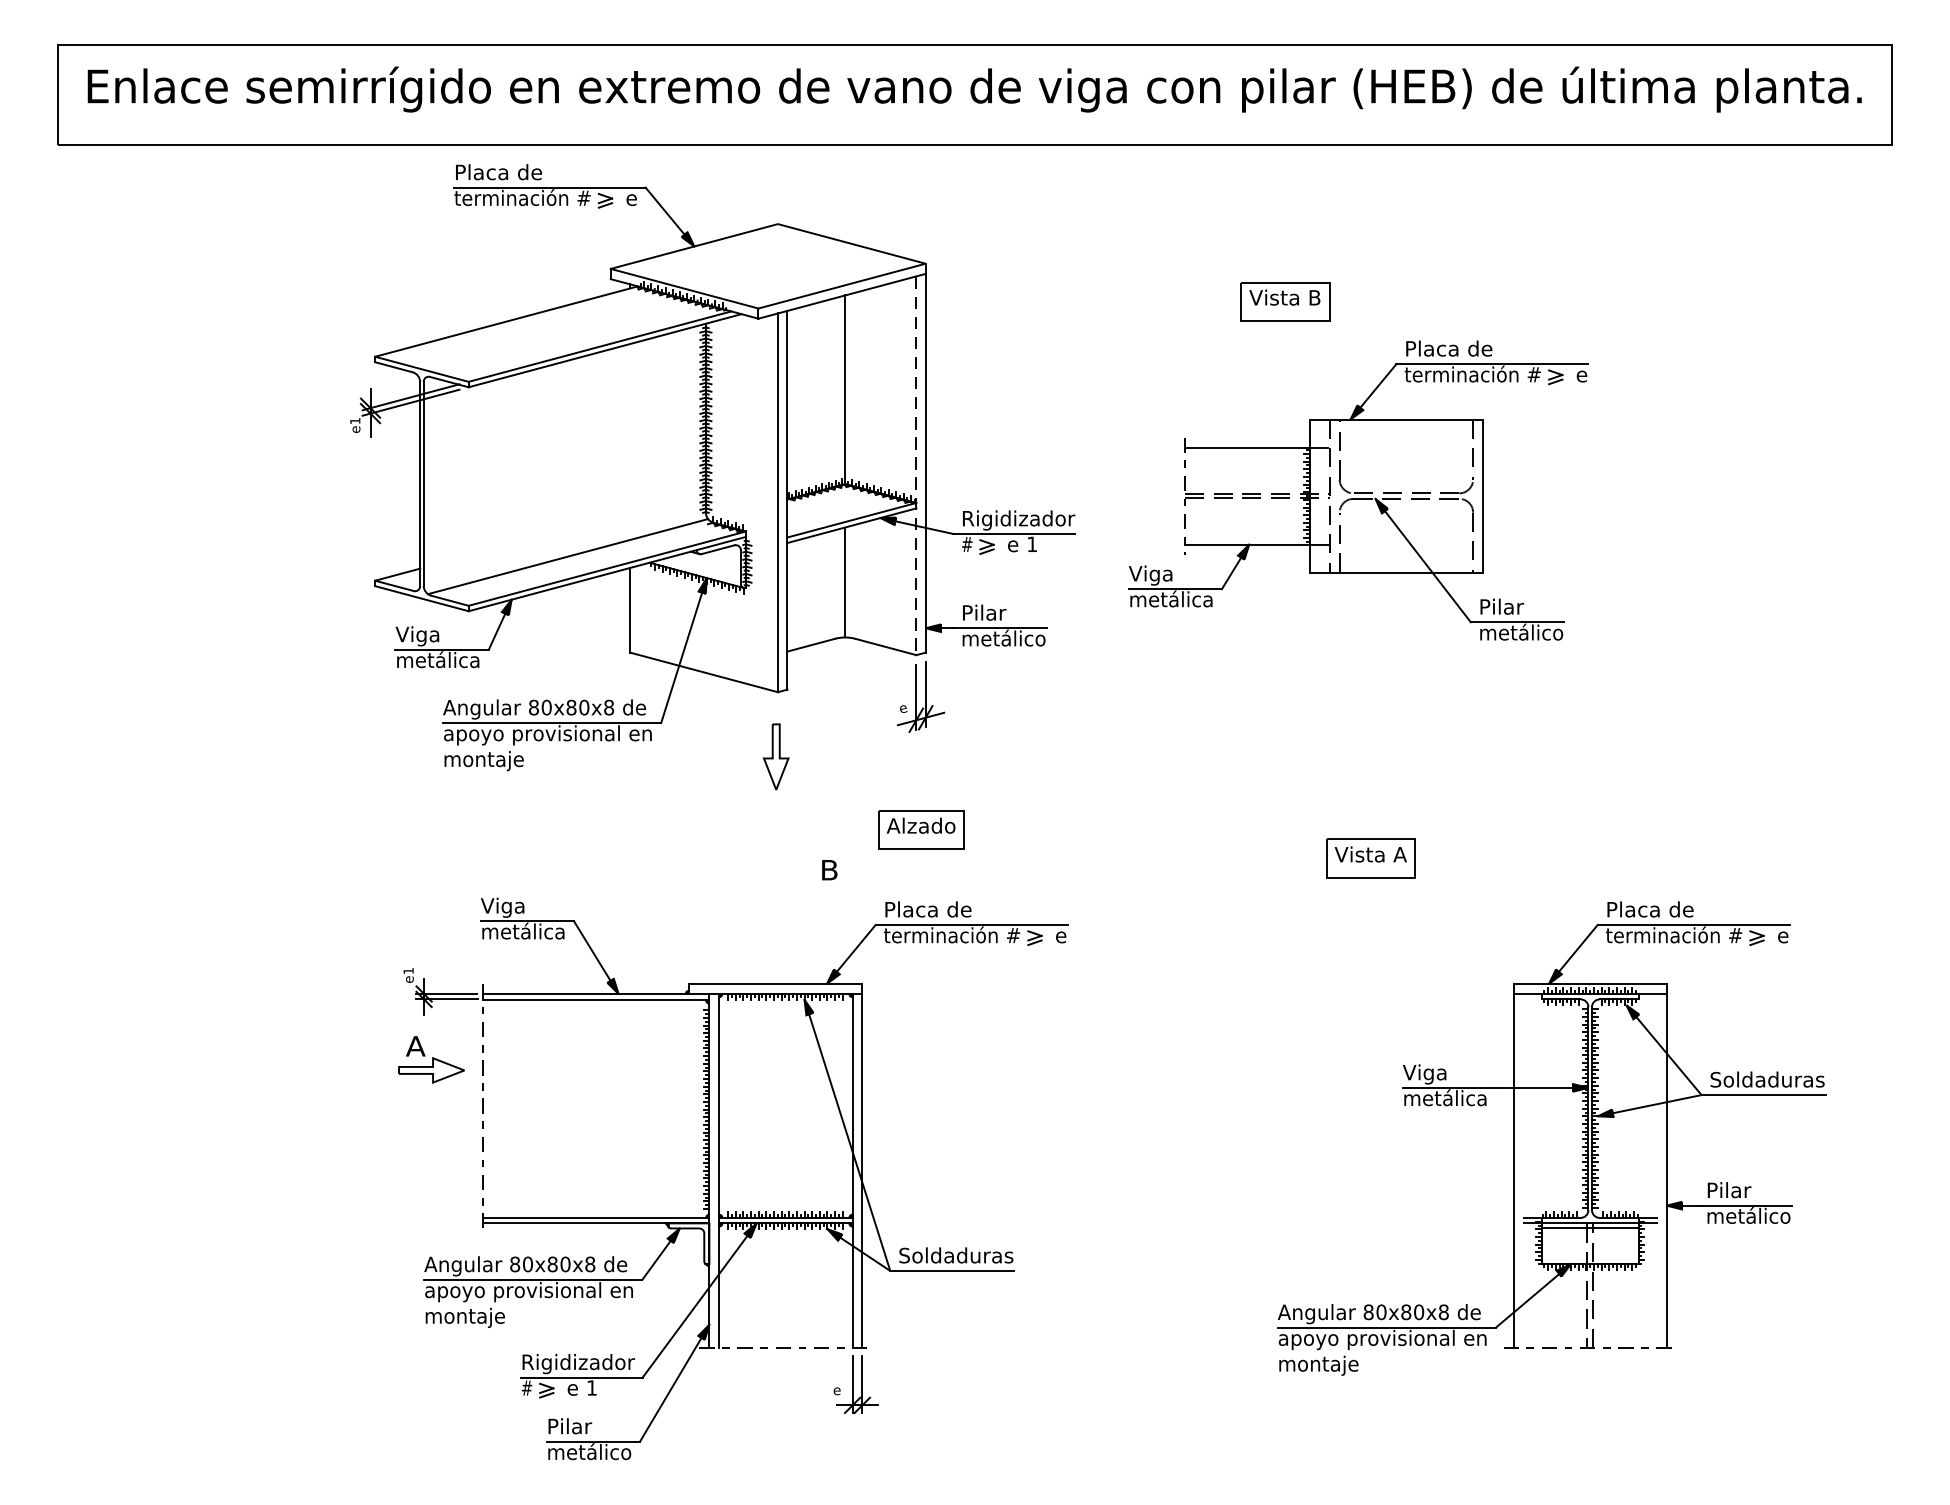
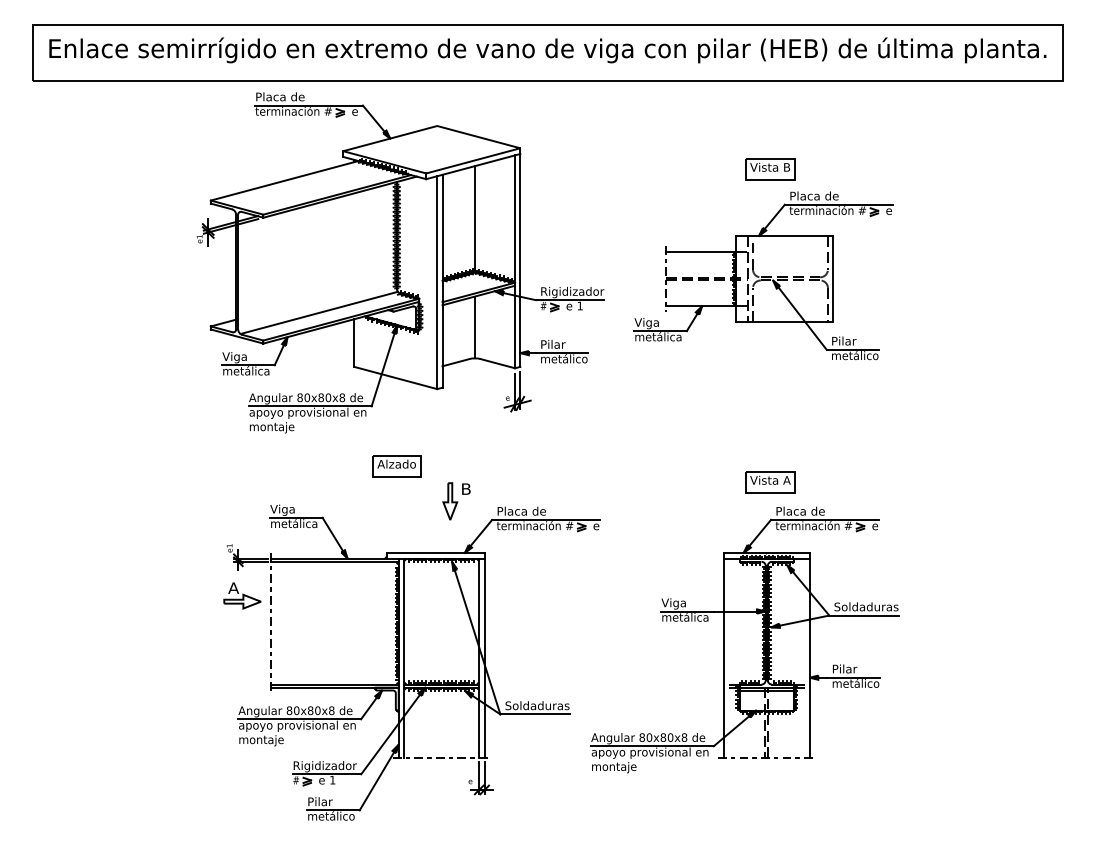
part: (1285, 301) -> (770, 169), moved
line: (917, 466) -> (515, 262), dashed -> solid
part: (776, 756) -> (450, 501), moved
part: (920, 829) -> (396, 466), moved
part: (1550, 1137) -> (744, 639), moved

